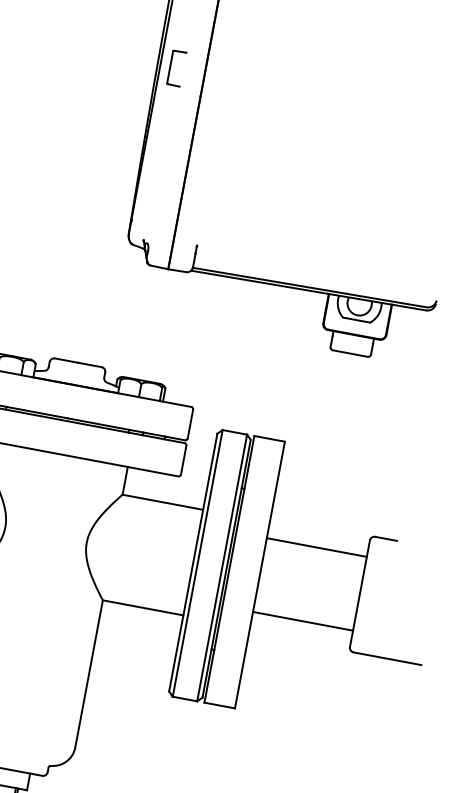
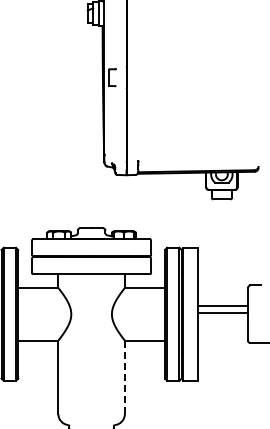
line: (317, 546) -> (223, 305), moved
line: (303, 621) -> (223, 312), moved
line: (88, 674) -> (124, 377), solid -> dashed

